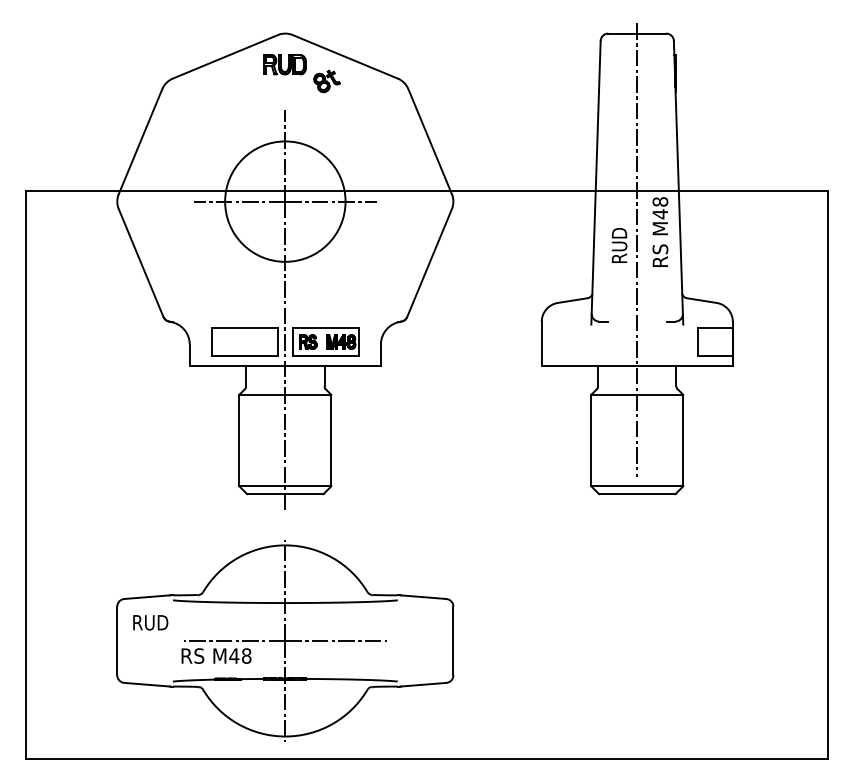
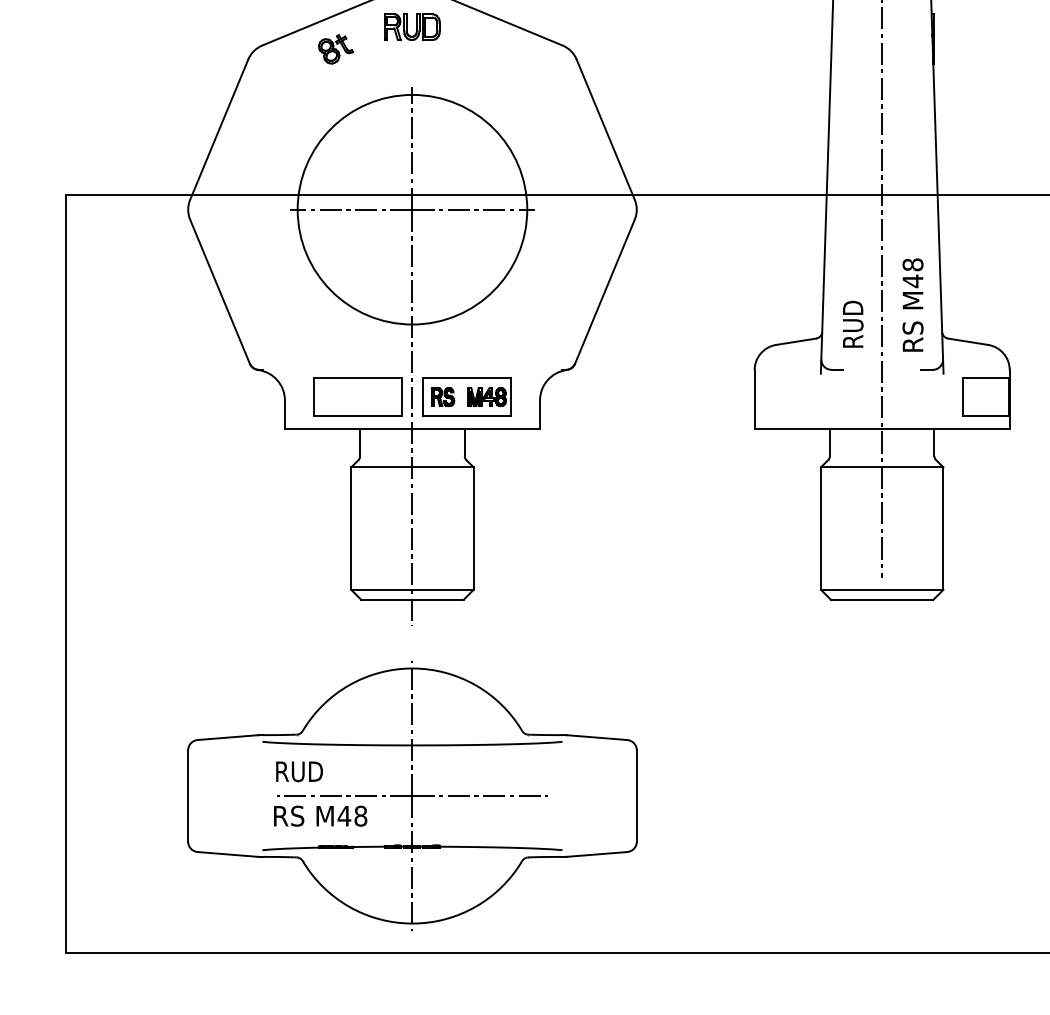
part: (326, 81) -> (335, 49), moved
circle: (285, 201) -> (412, 209), size x1.43
text: (660, 231) -> (913, 304), moved
text: (619, 245) -> (853, 324), moved
text: (150, 622) -> (299, 771), moved

